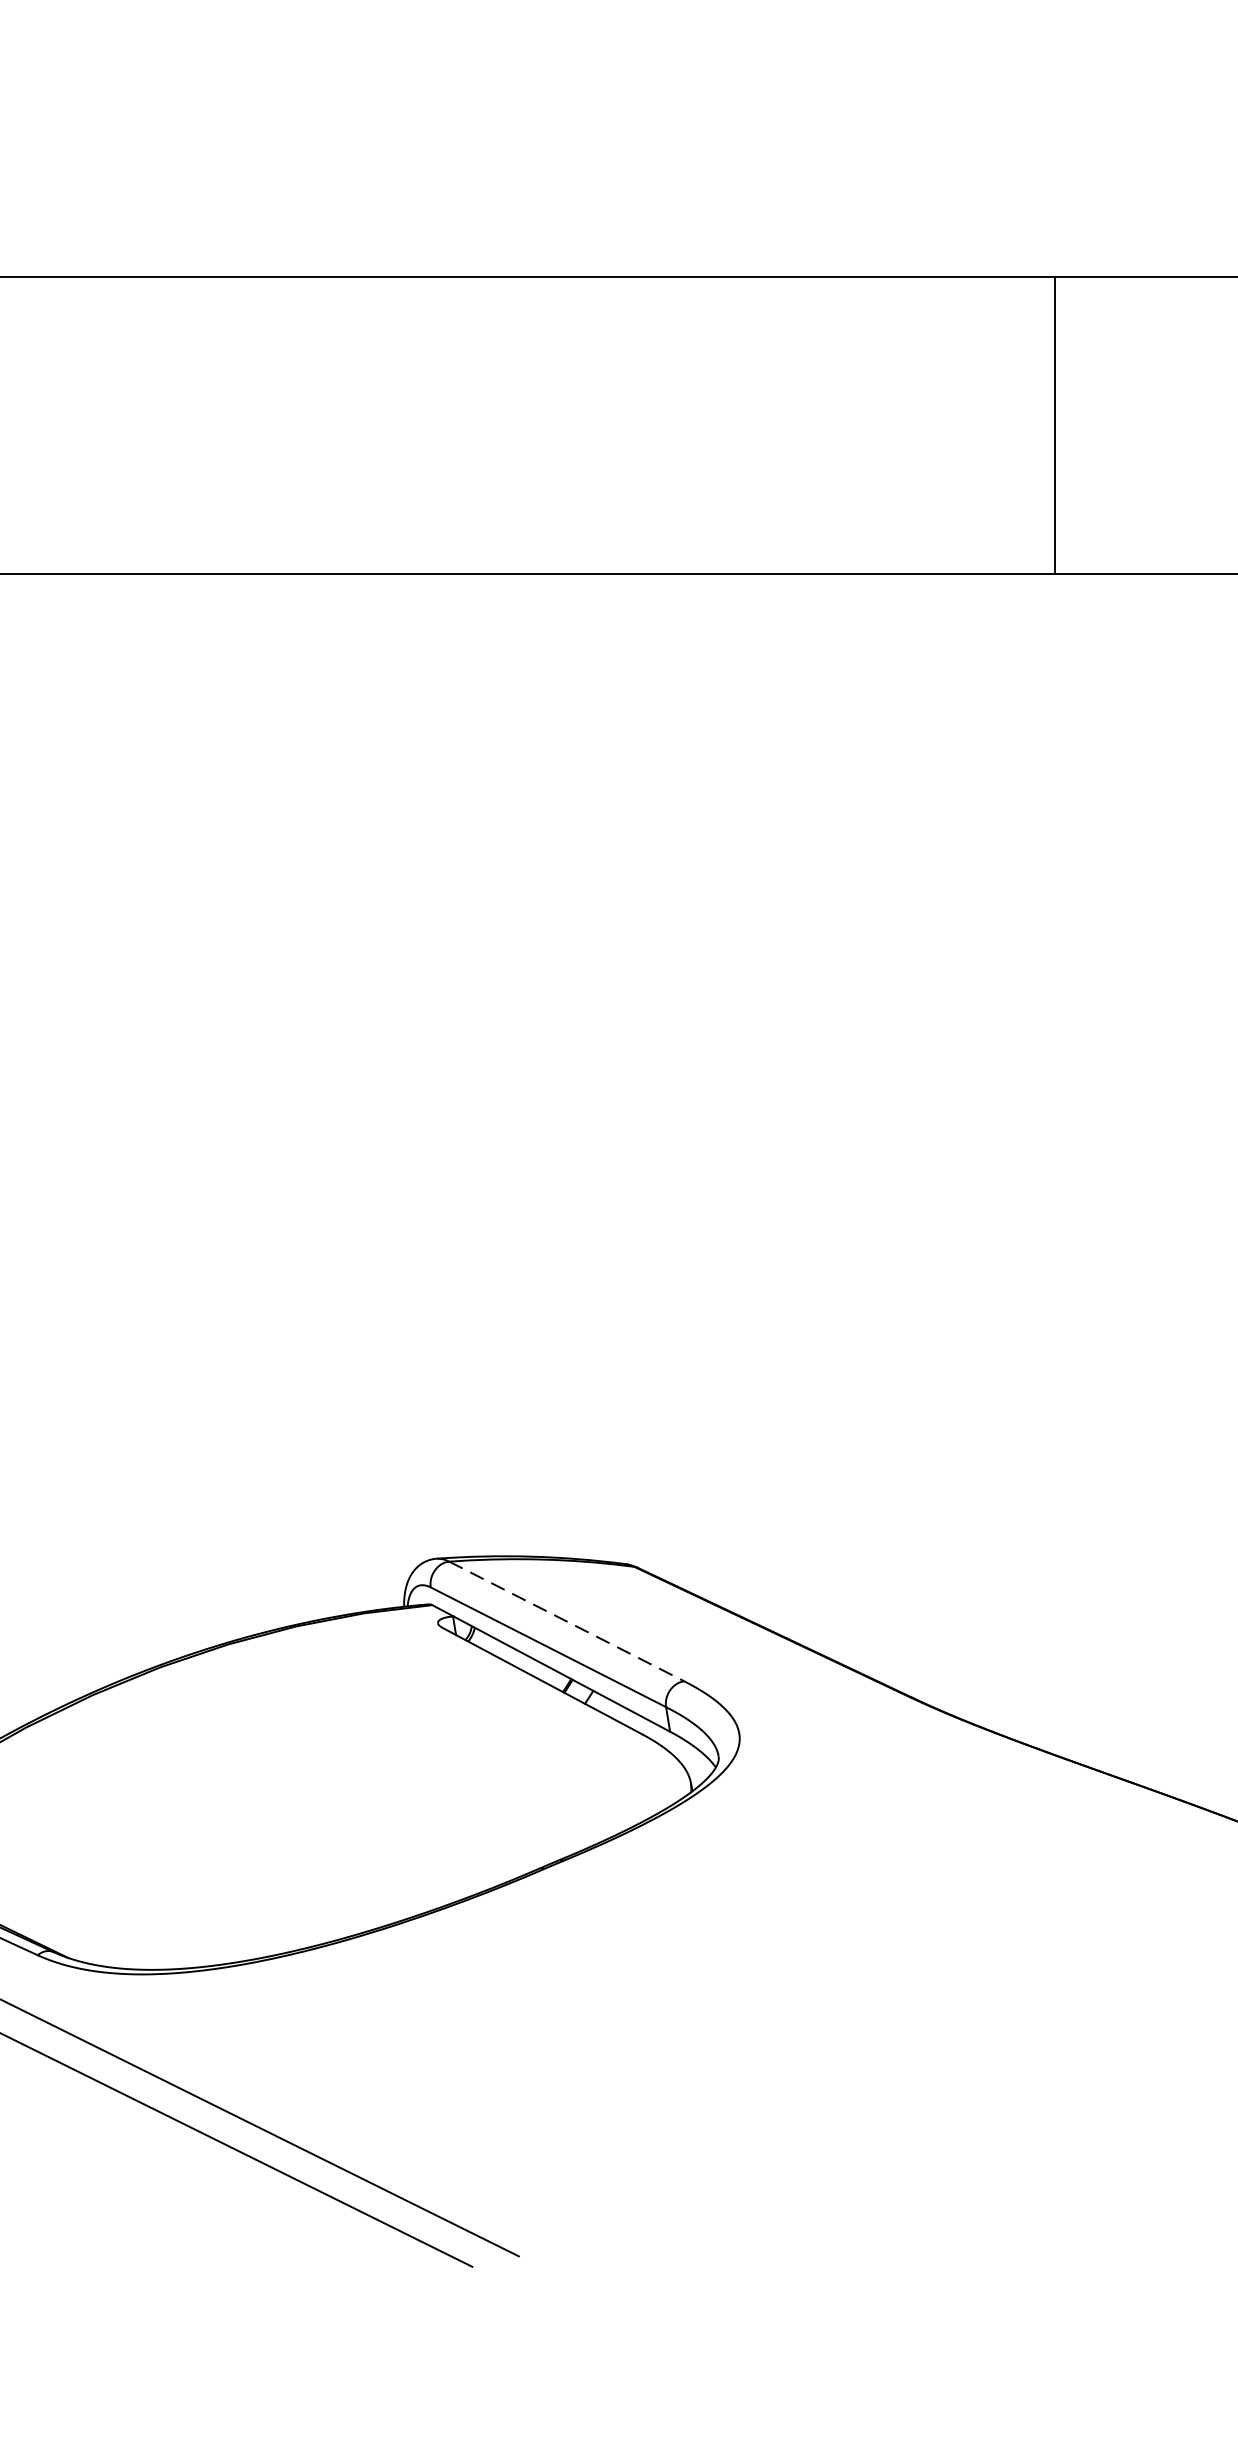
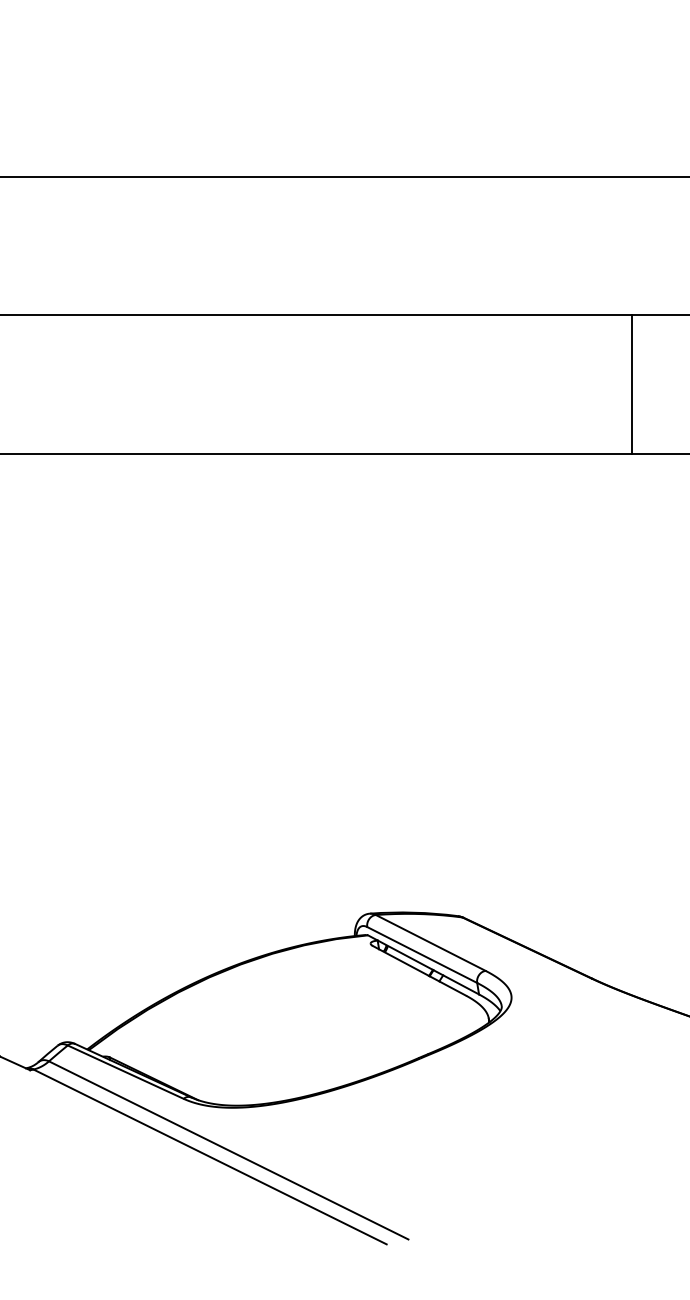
line: (1054, 425) -> (631, 384), moved
line: (566, 1620) -> (430, 942), dashed -> solid

